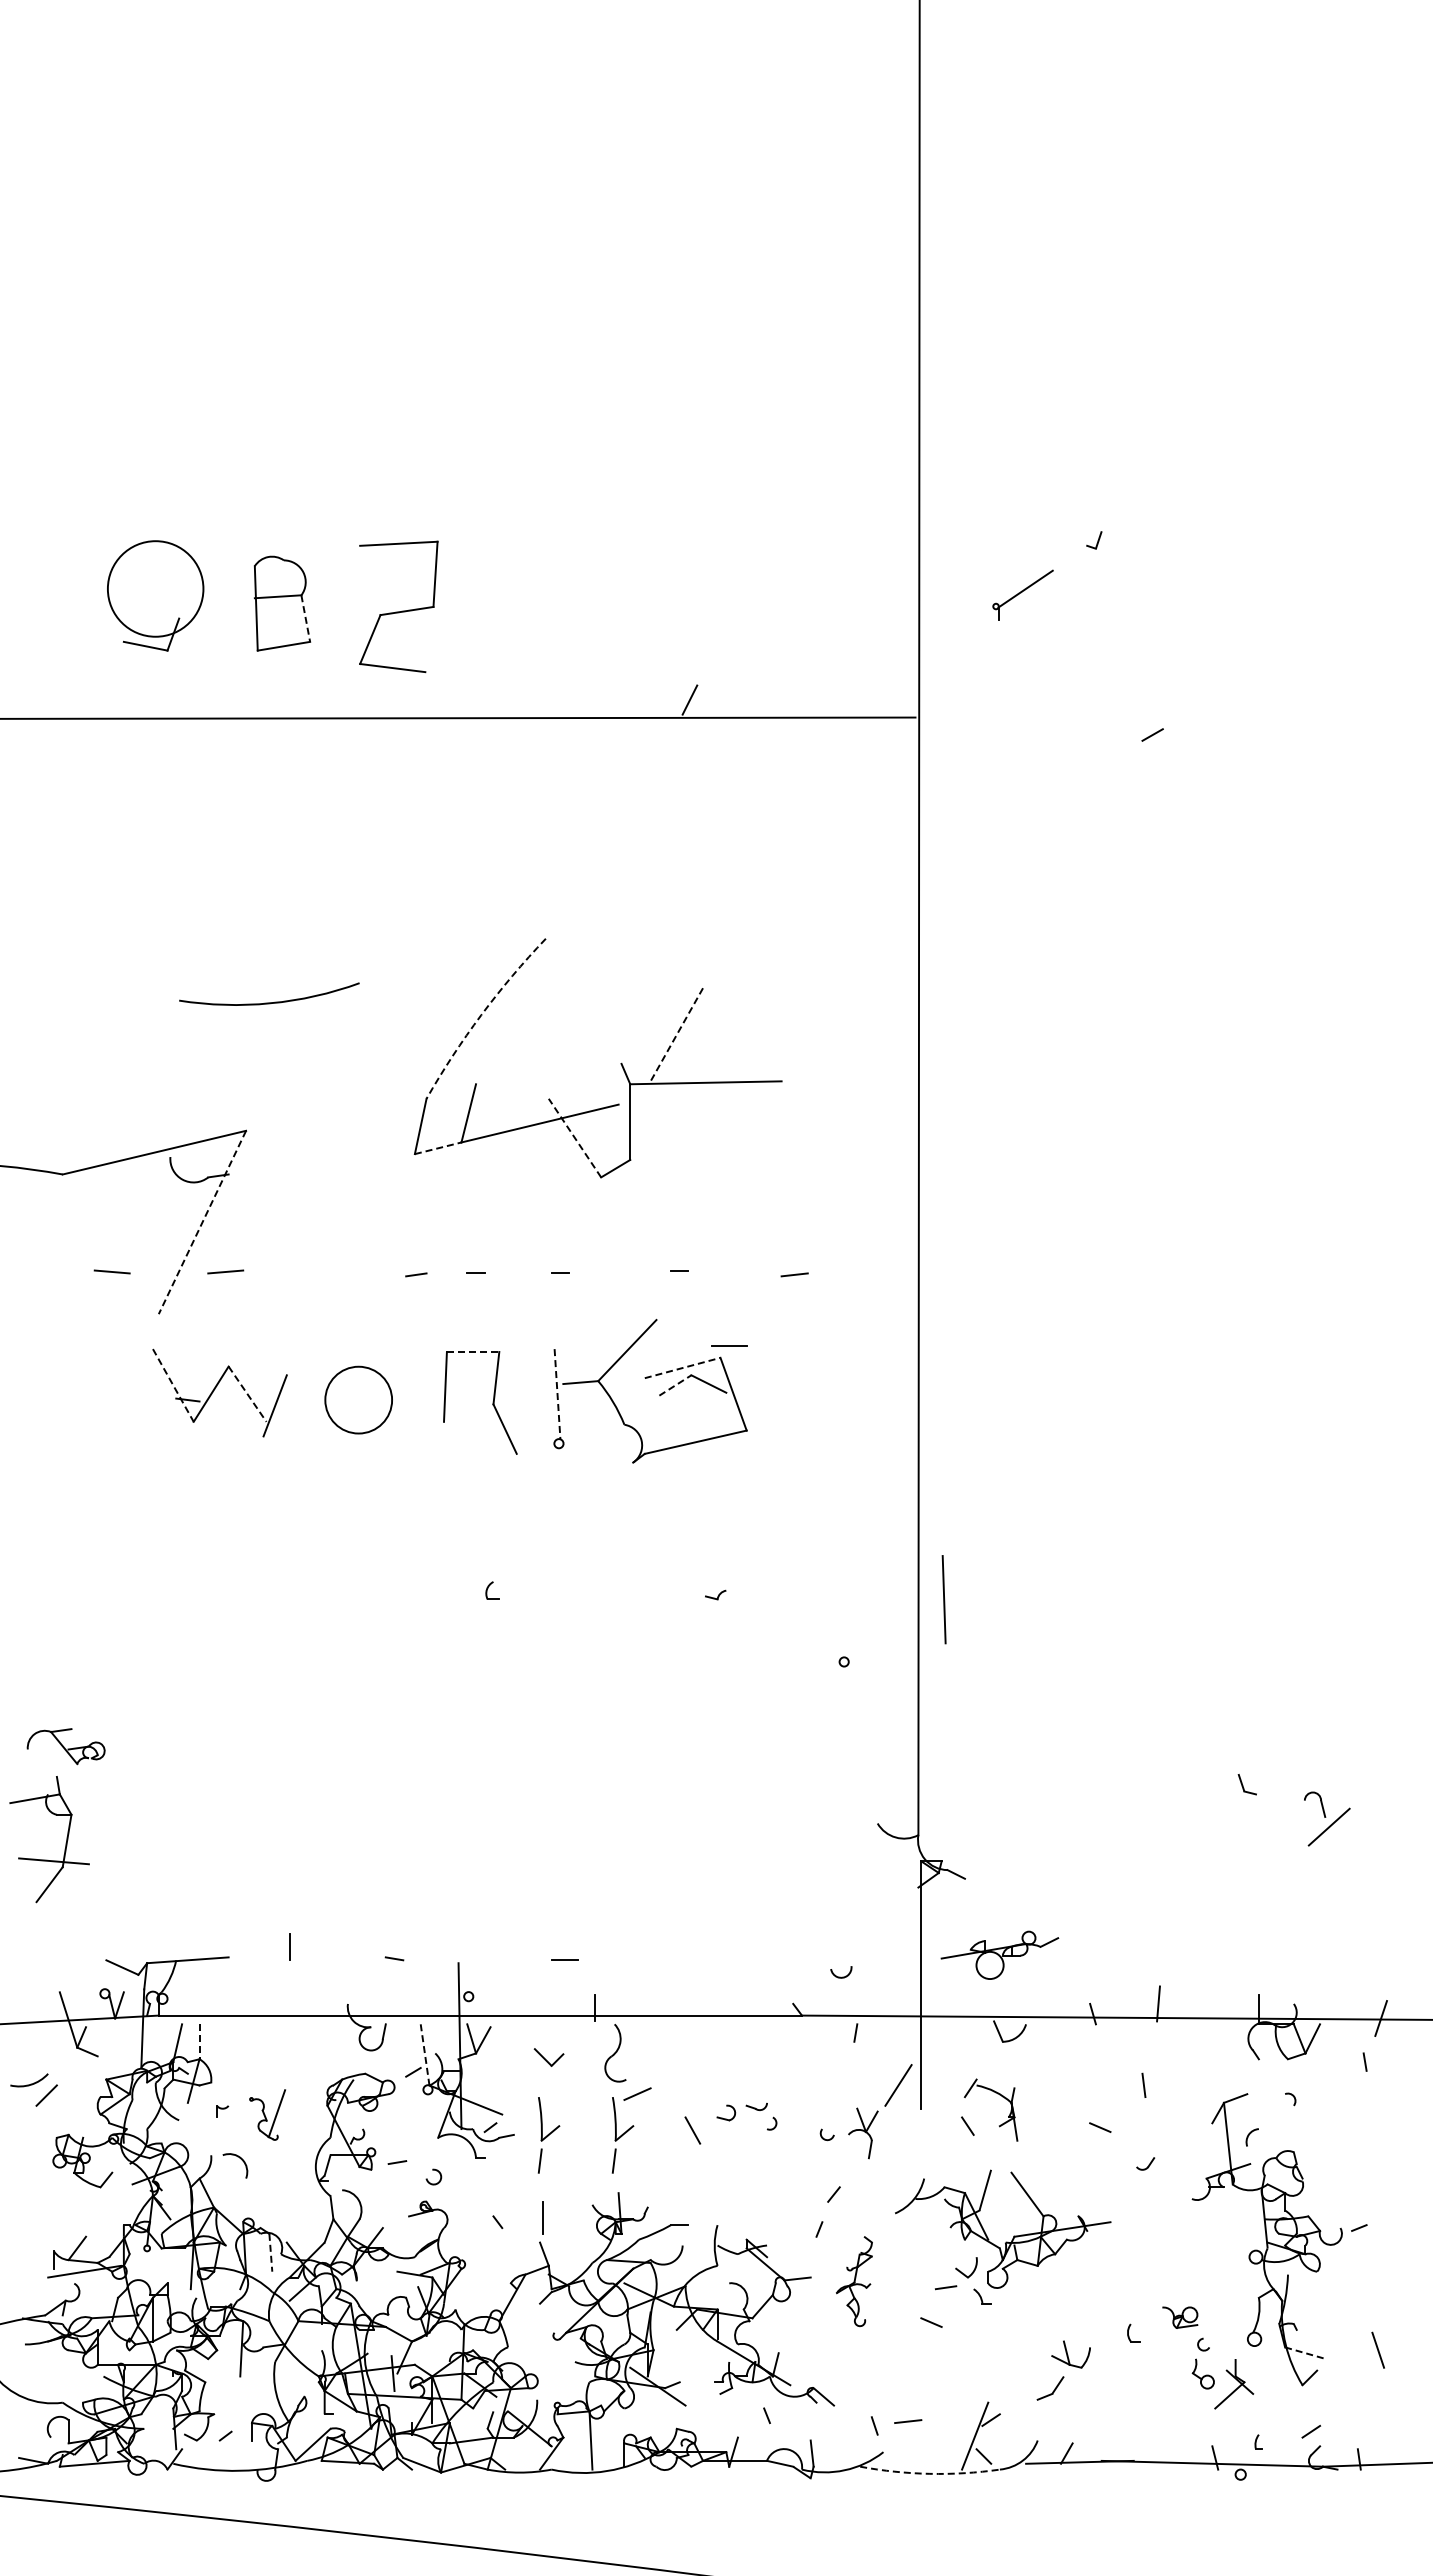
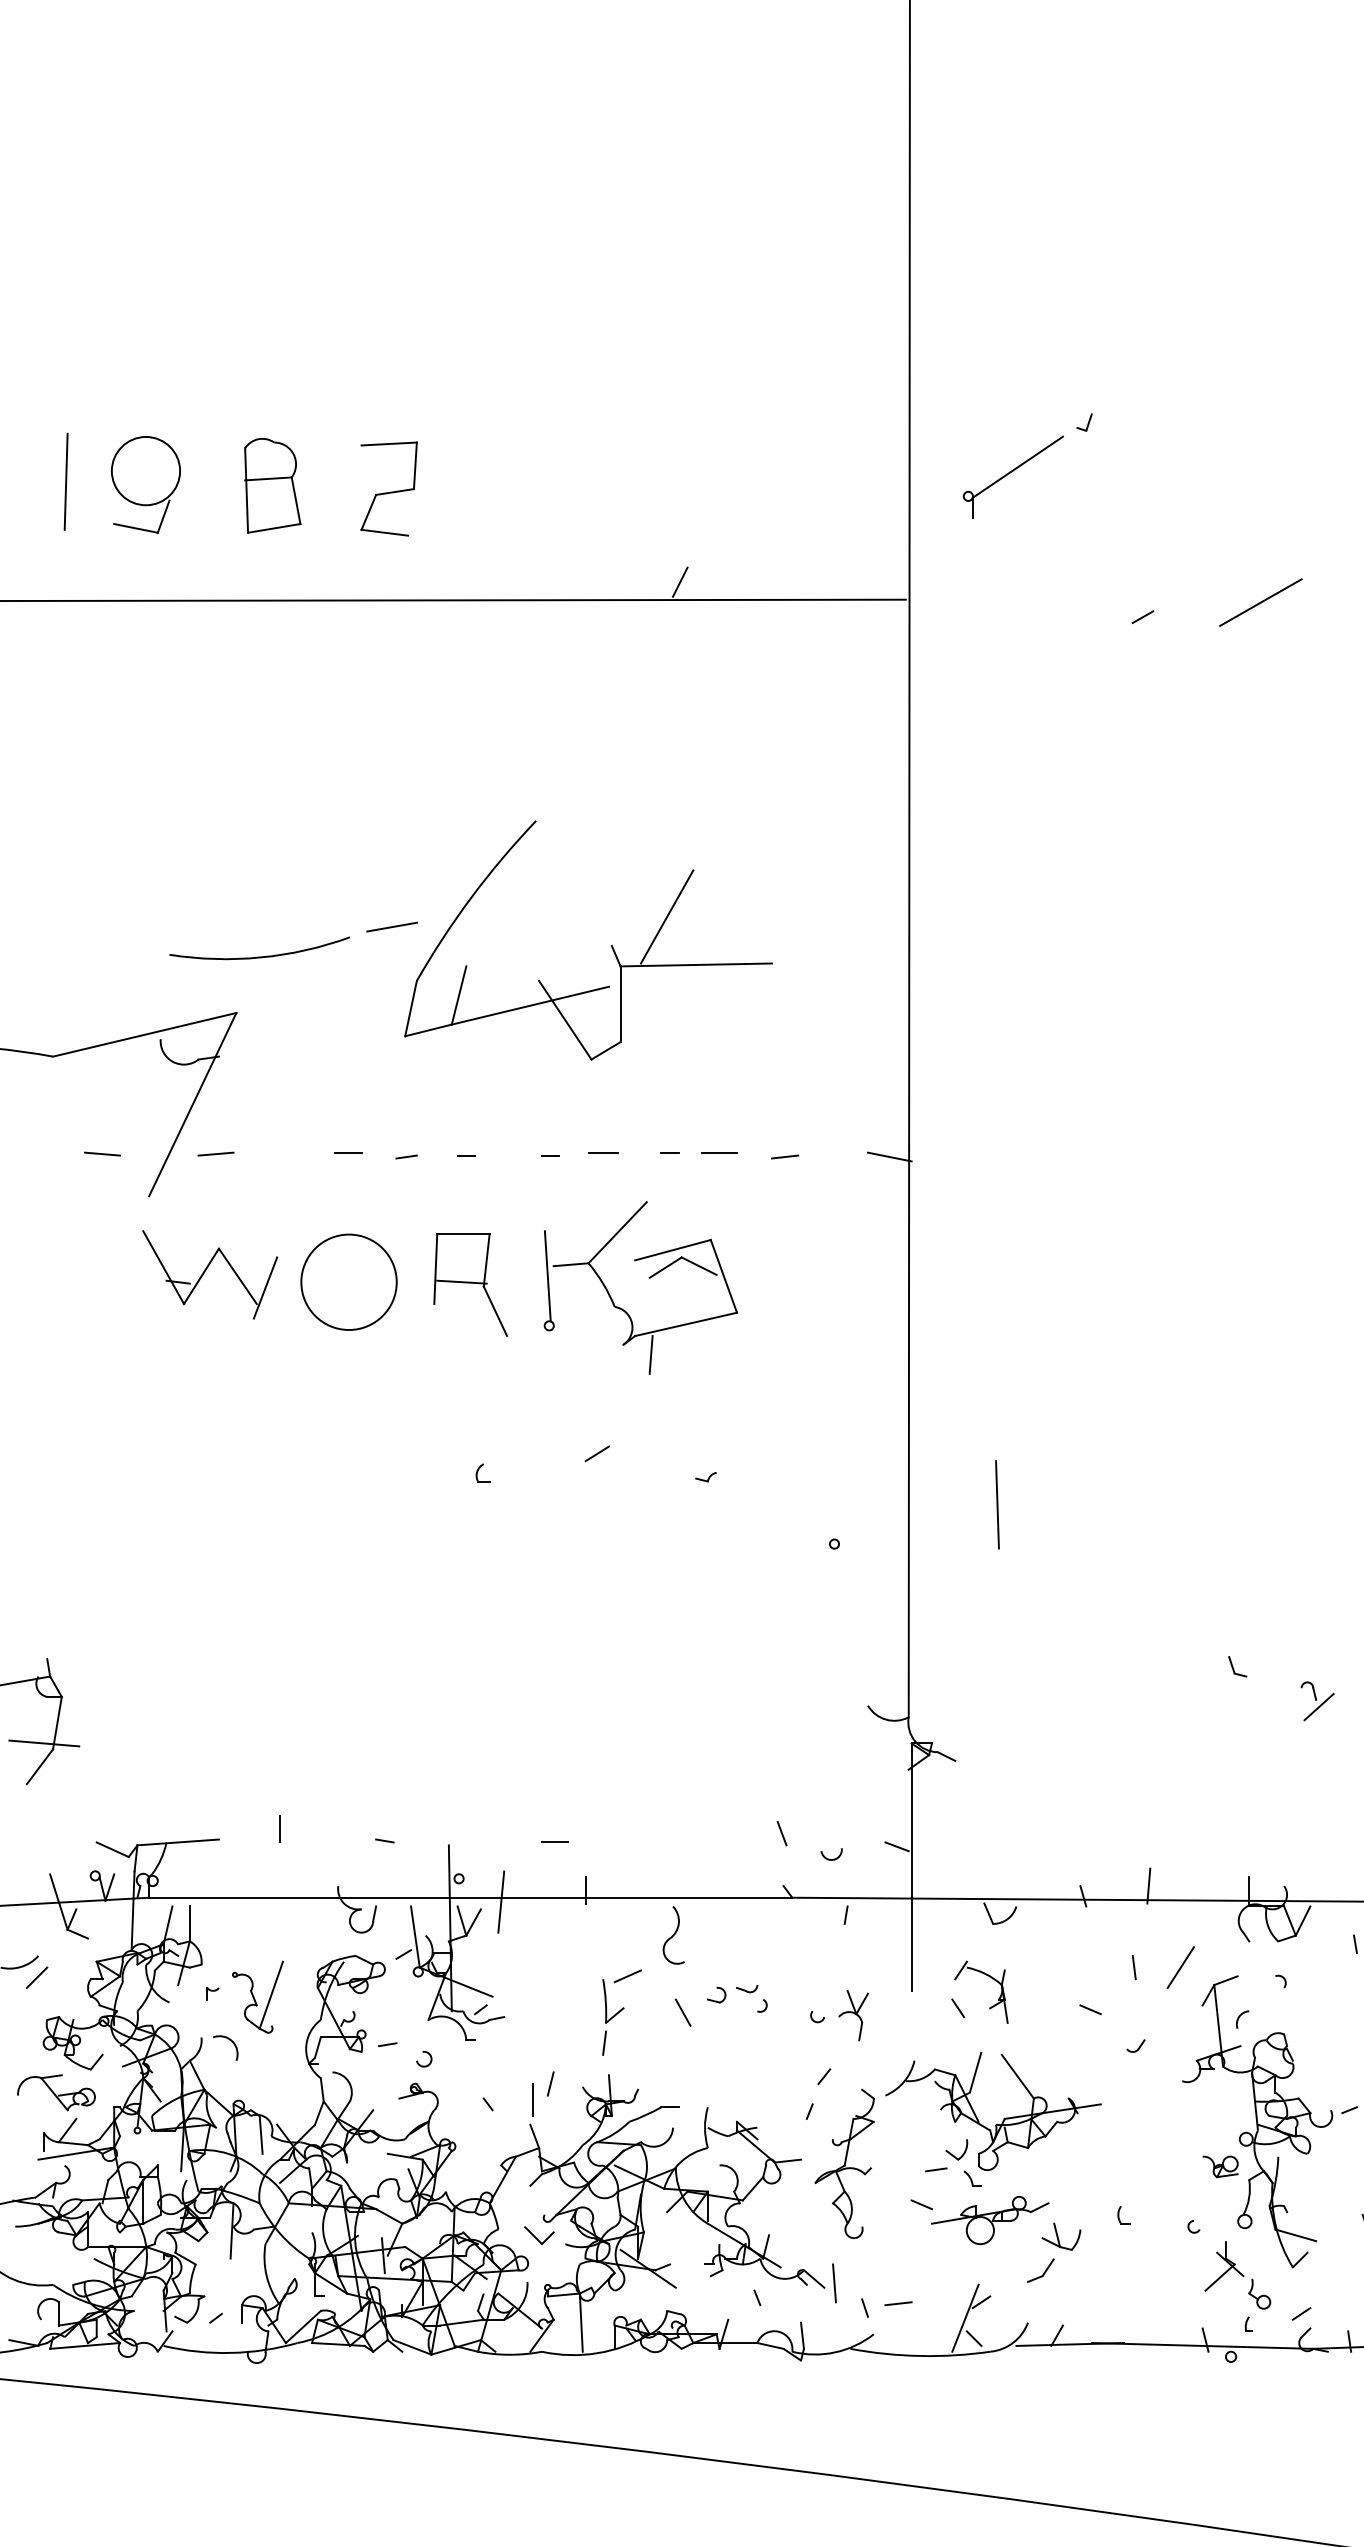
circle: (155, 588) -> (145, 470), size x0.71
part: (1022, 594) -> (1012, 476), size x1.67
line: (75, 599) -> (65, 481), added
part: (398, 606) -> (388, 488), size x0.71
line: (305, 618) -> (295, 500), dashed -> solid
line: (1270, 720) -> (1260, 602), added
arc: (269, 1002) -> (259, 956), moved
arc: (481, 1015) -> (471, 897), dashed -> solid
line: (676, 1035) -> (666, 917), dashed -> solid
line: (401, 1044) -> (391, 926), added
line: (574, 1137) -> (564, 1019), dashed -> solid
line: (438, 1148) -> (428, 1030), dashed -> solid
line: (202, 1222) -> (192, 1104), dashed -> solid
line: (358, 1270) -> (348, 1152), added
line: (612, 1270) -> (602, 1152), added
line: (899, 1274) -> (889, 1156), added
line: (729, 1345) -> (719, 1152), moved
line: (473, 1352) -> (463, 1234), dashed -> solid
line: (683, 1367) -> (673, 1249), dashed -> solid
line: (173, 1385) -> (163, 1267), dashed -> solid
line: (675, 1385) -> (665, 1267), dashed -> solid
line: (247, 1394) -> (237, 1276), dashed -> solid
line: (557, 1394) -> (547, 1276), dashed -> solid
circle: (358, 1399) -> (348, 1281), size x1.43
line: (471, 1399) -> (461, 1281), added
line: (660, 1472) -> (650, 1354), added
line: (606, 1571) -> (596, 1453), added
line: (943, 1599) -> (996, 1504), moved
part: (65, 1746) -> (55, 2092), moved
part: (1327, 1819) -> (1317, 1701), size x0.71
line: (791, 1951) -> (781, 1833), added
part: (999, 1954) -> (989, 2219), moved
line: (906, 1964) -> (896, 1846), added
line: (510, 2019) -> (500, 1901), added
line: (199, 2042) -> (189, 1924), dashed -> solid
part: (615, 2053) -> (673, 1935), moved
line: (425, 2054) -> (415, 1936), dashed -> solid
part: (548, 2057) -> (538, 2235), moved
line: (898, 2085) -> (1180, 1967), moved
part: (267, 2114) -> (257, 1996), size x1.43
part: (548, 2135) -> (538, 2017), removed
line: (560, 2201) -> (550, 2083), added
line: (270, 2252) -> (260, 2134), dashed -> solid
part: (854, 2281) -> (844, 2163), size x1.67
part: (1180, 2317) -> (1220, 2166), moved
line: (1305, 2353) -> (1295, 2235), dashed -> solid
part: (1202, 2373) -> (1258, 2293), moved
line: (843, 2400) -> (833, 2282), added
arc: (929, 2473) -> (919, 2355), dashed -> solid

